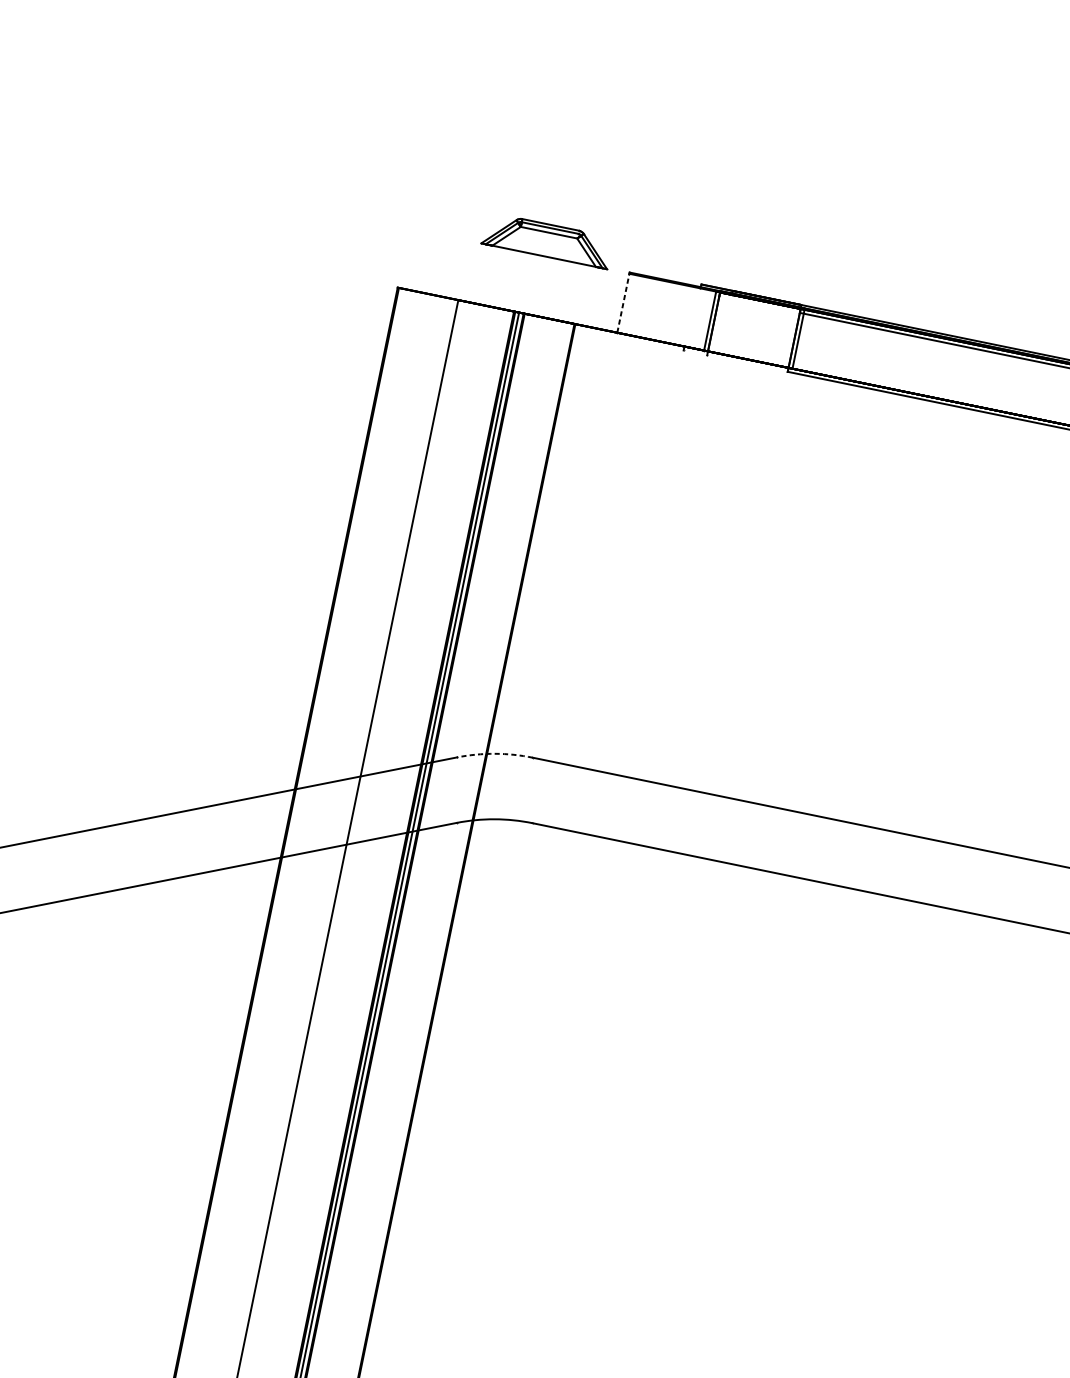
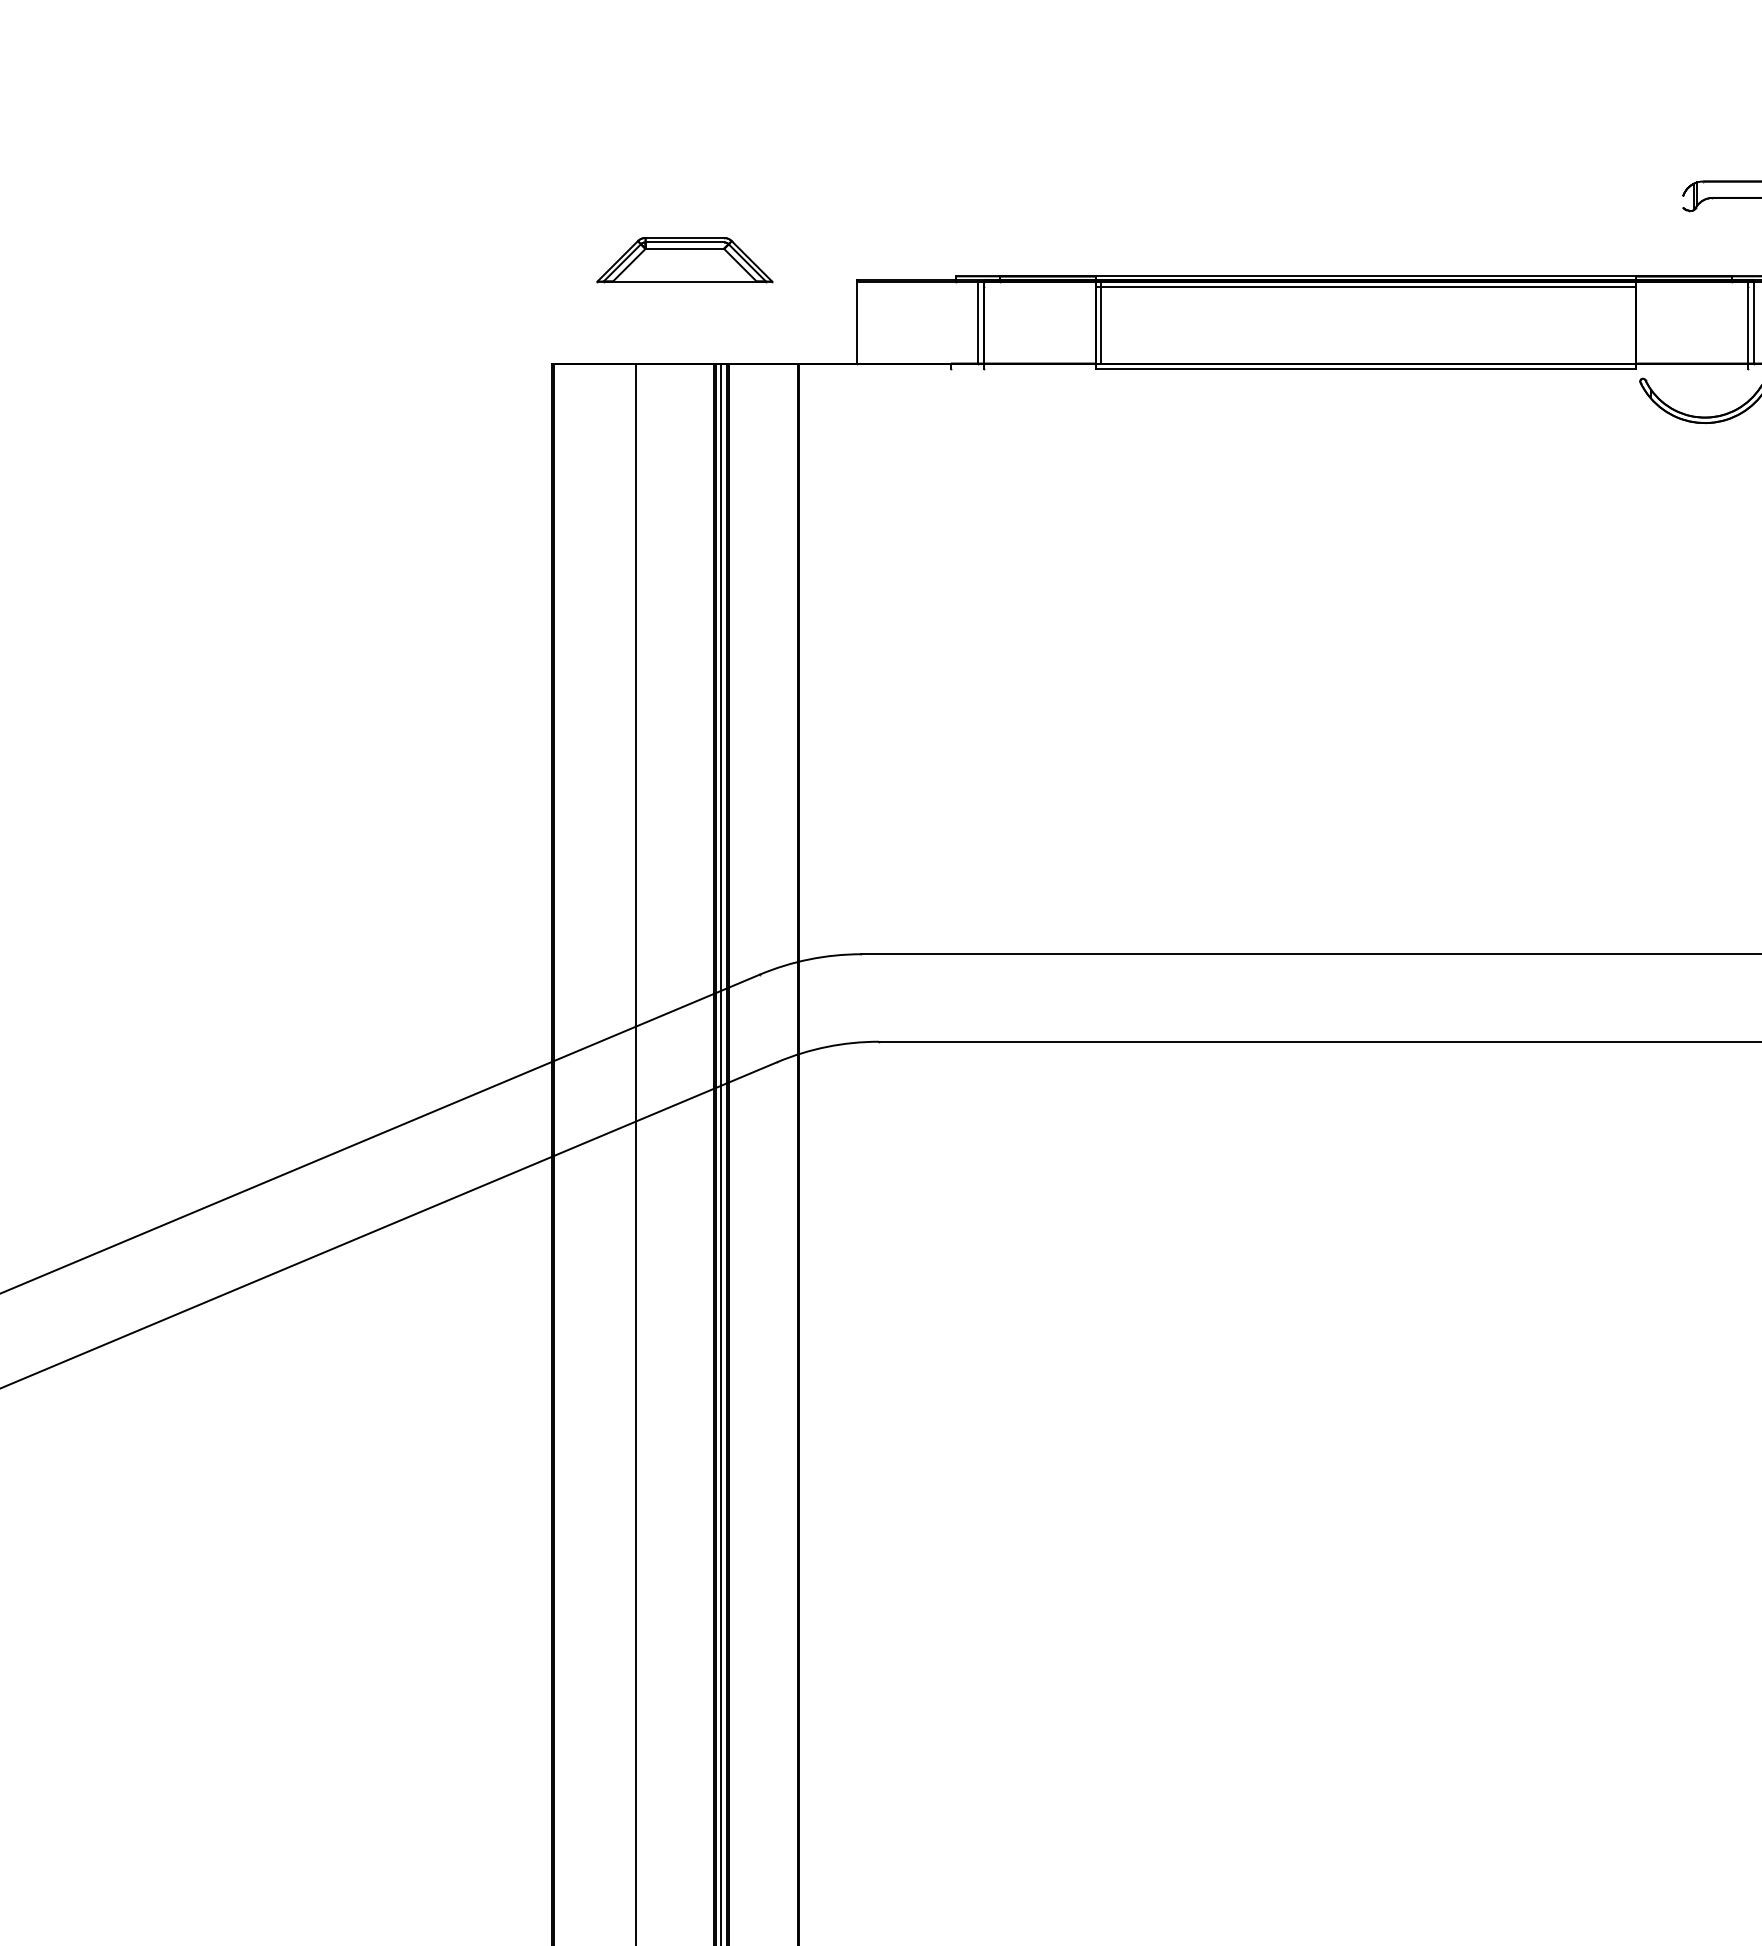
part: (547, 241) -> (684, 260), moved
line: (623, 303) -> (857, 322), dashed -> solid
arc: (494, 753) -> (809, 959), dashed -> solid

